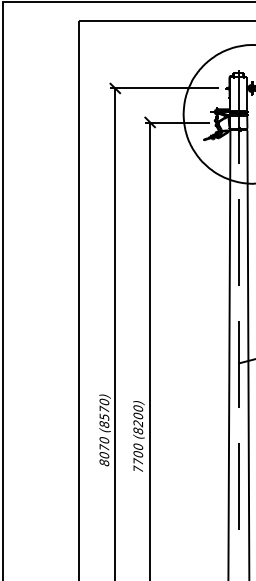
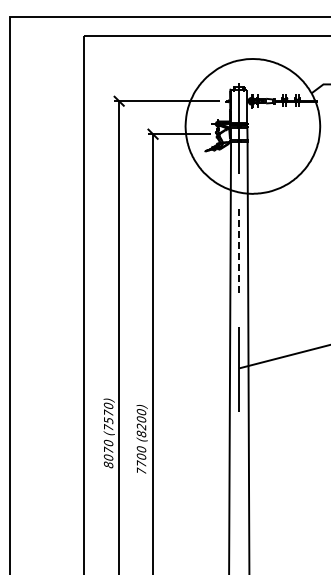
line: (239, 242) -> (239, 250), solid -> dashed
text: (104, 424) -> (108, 427), (8570) -> (7570)
line: (238, 487) -> (238, 488), removed

